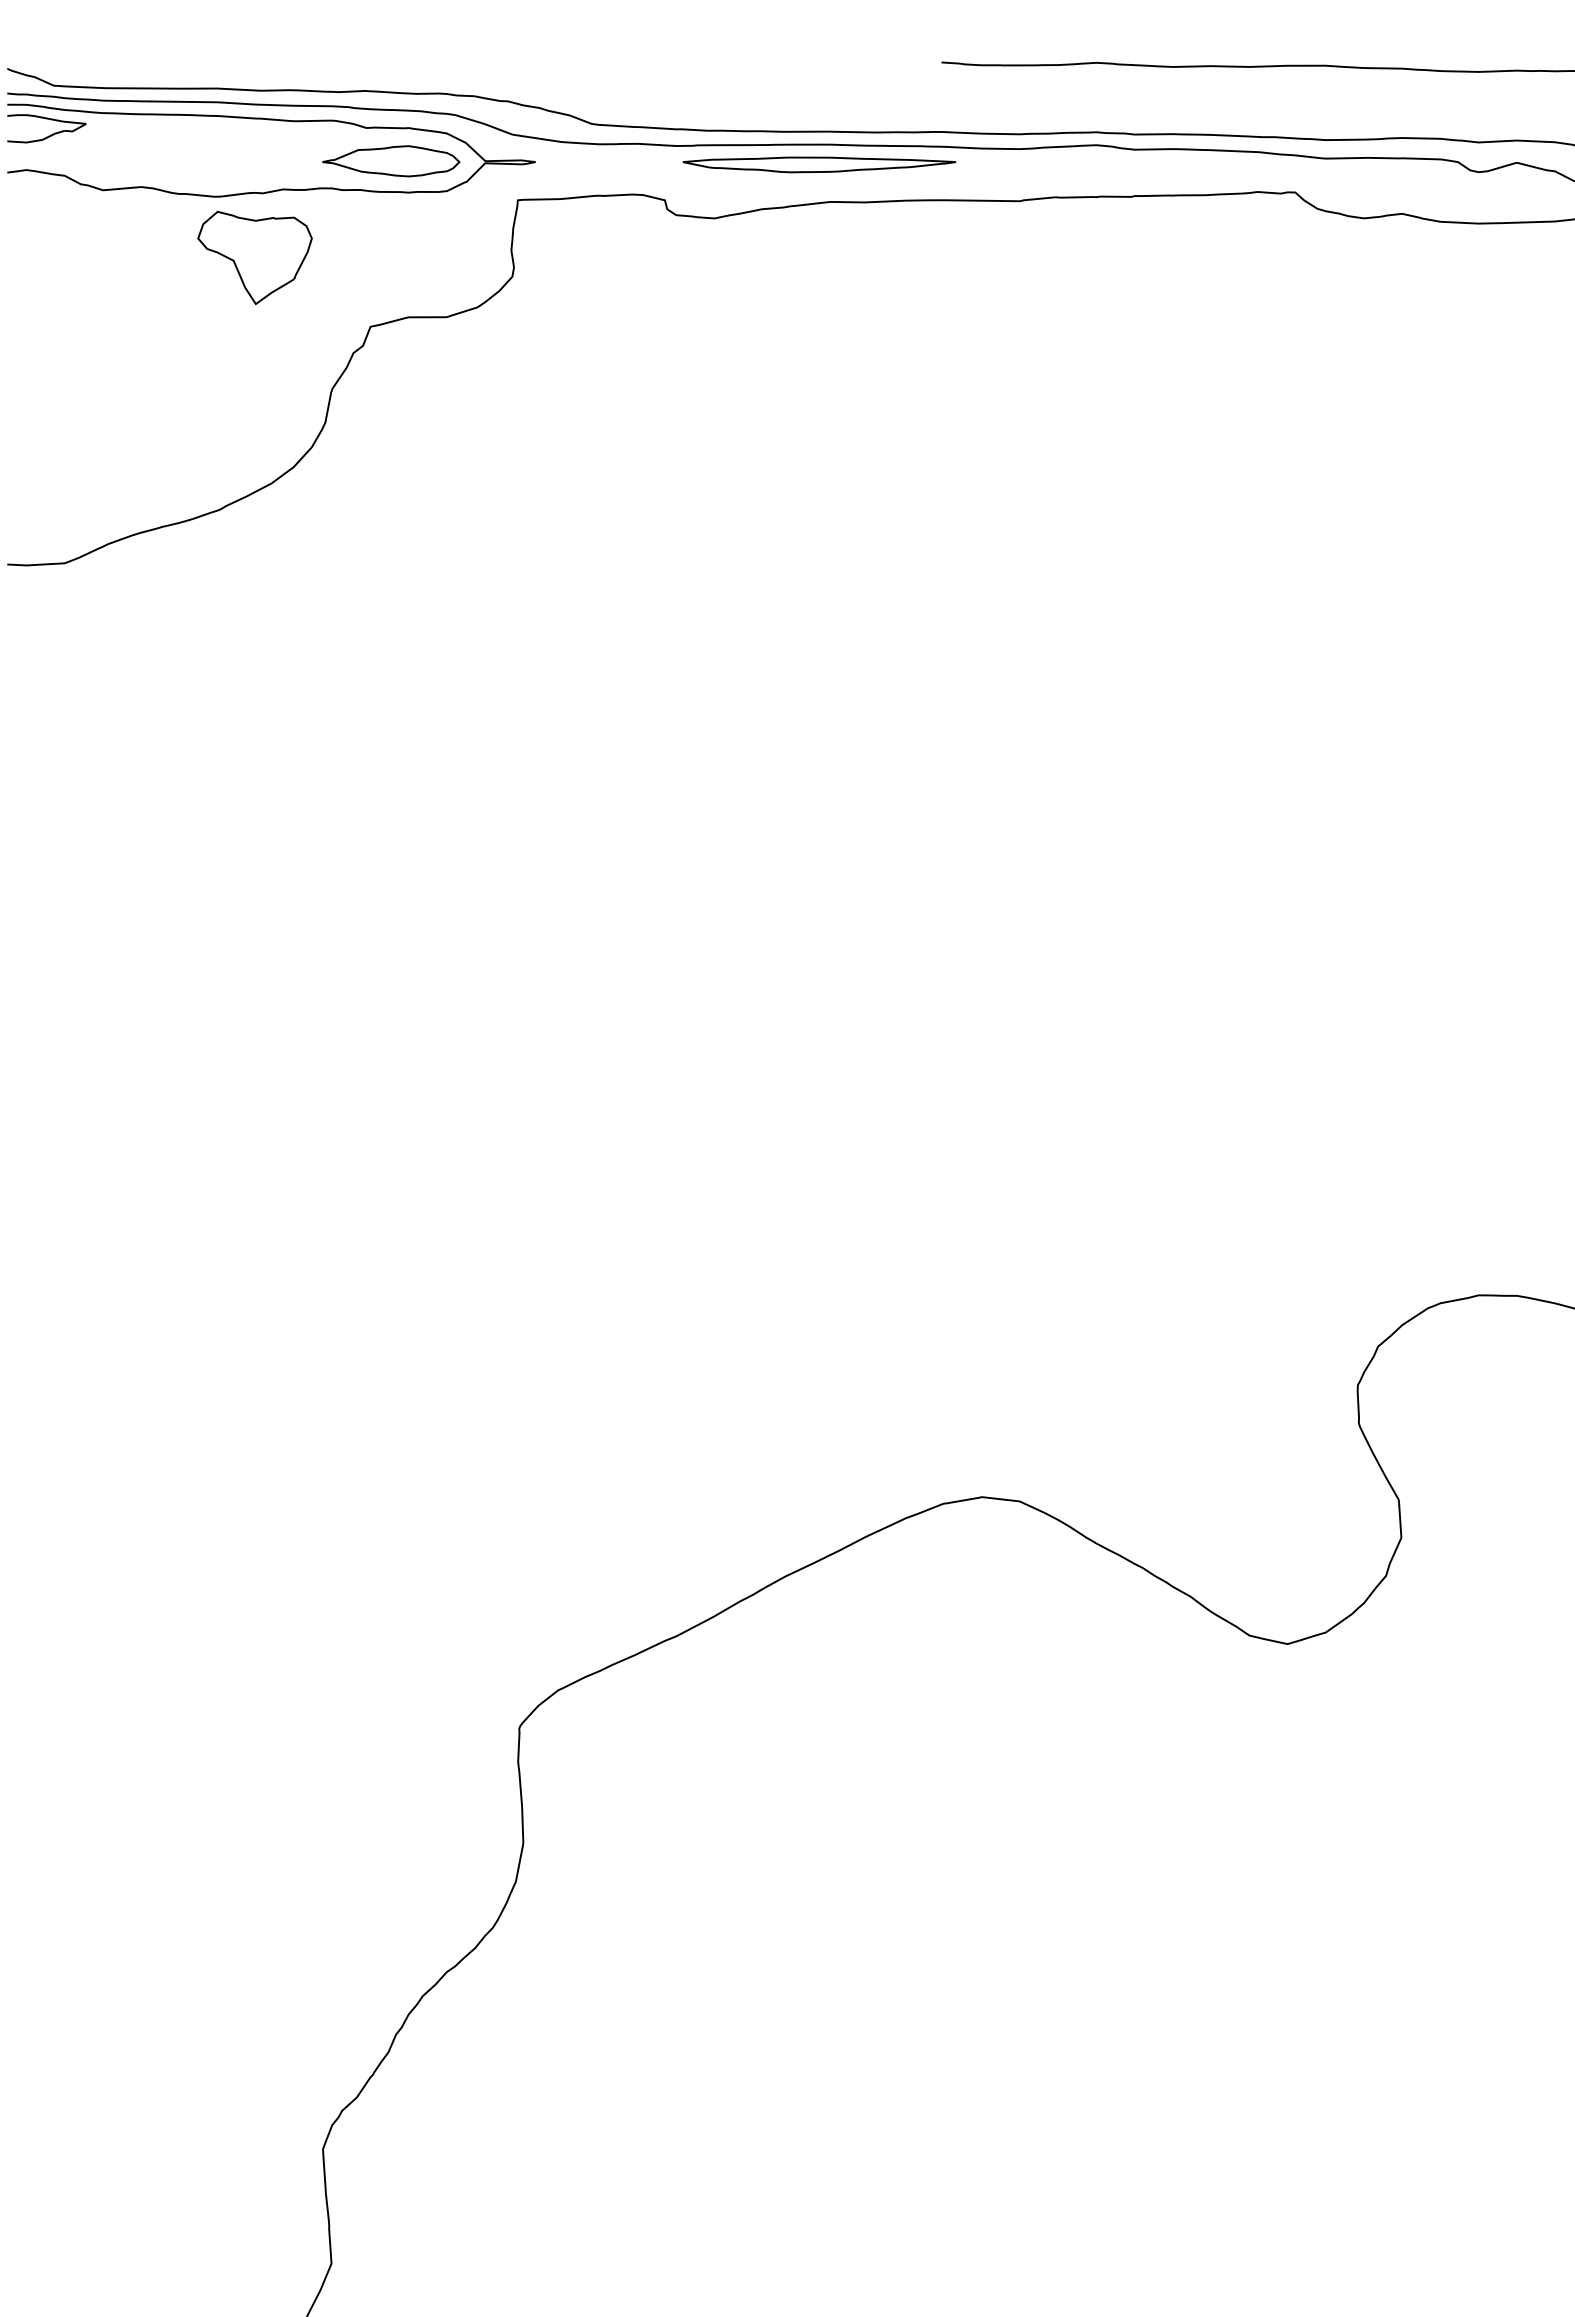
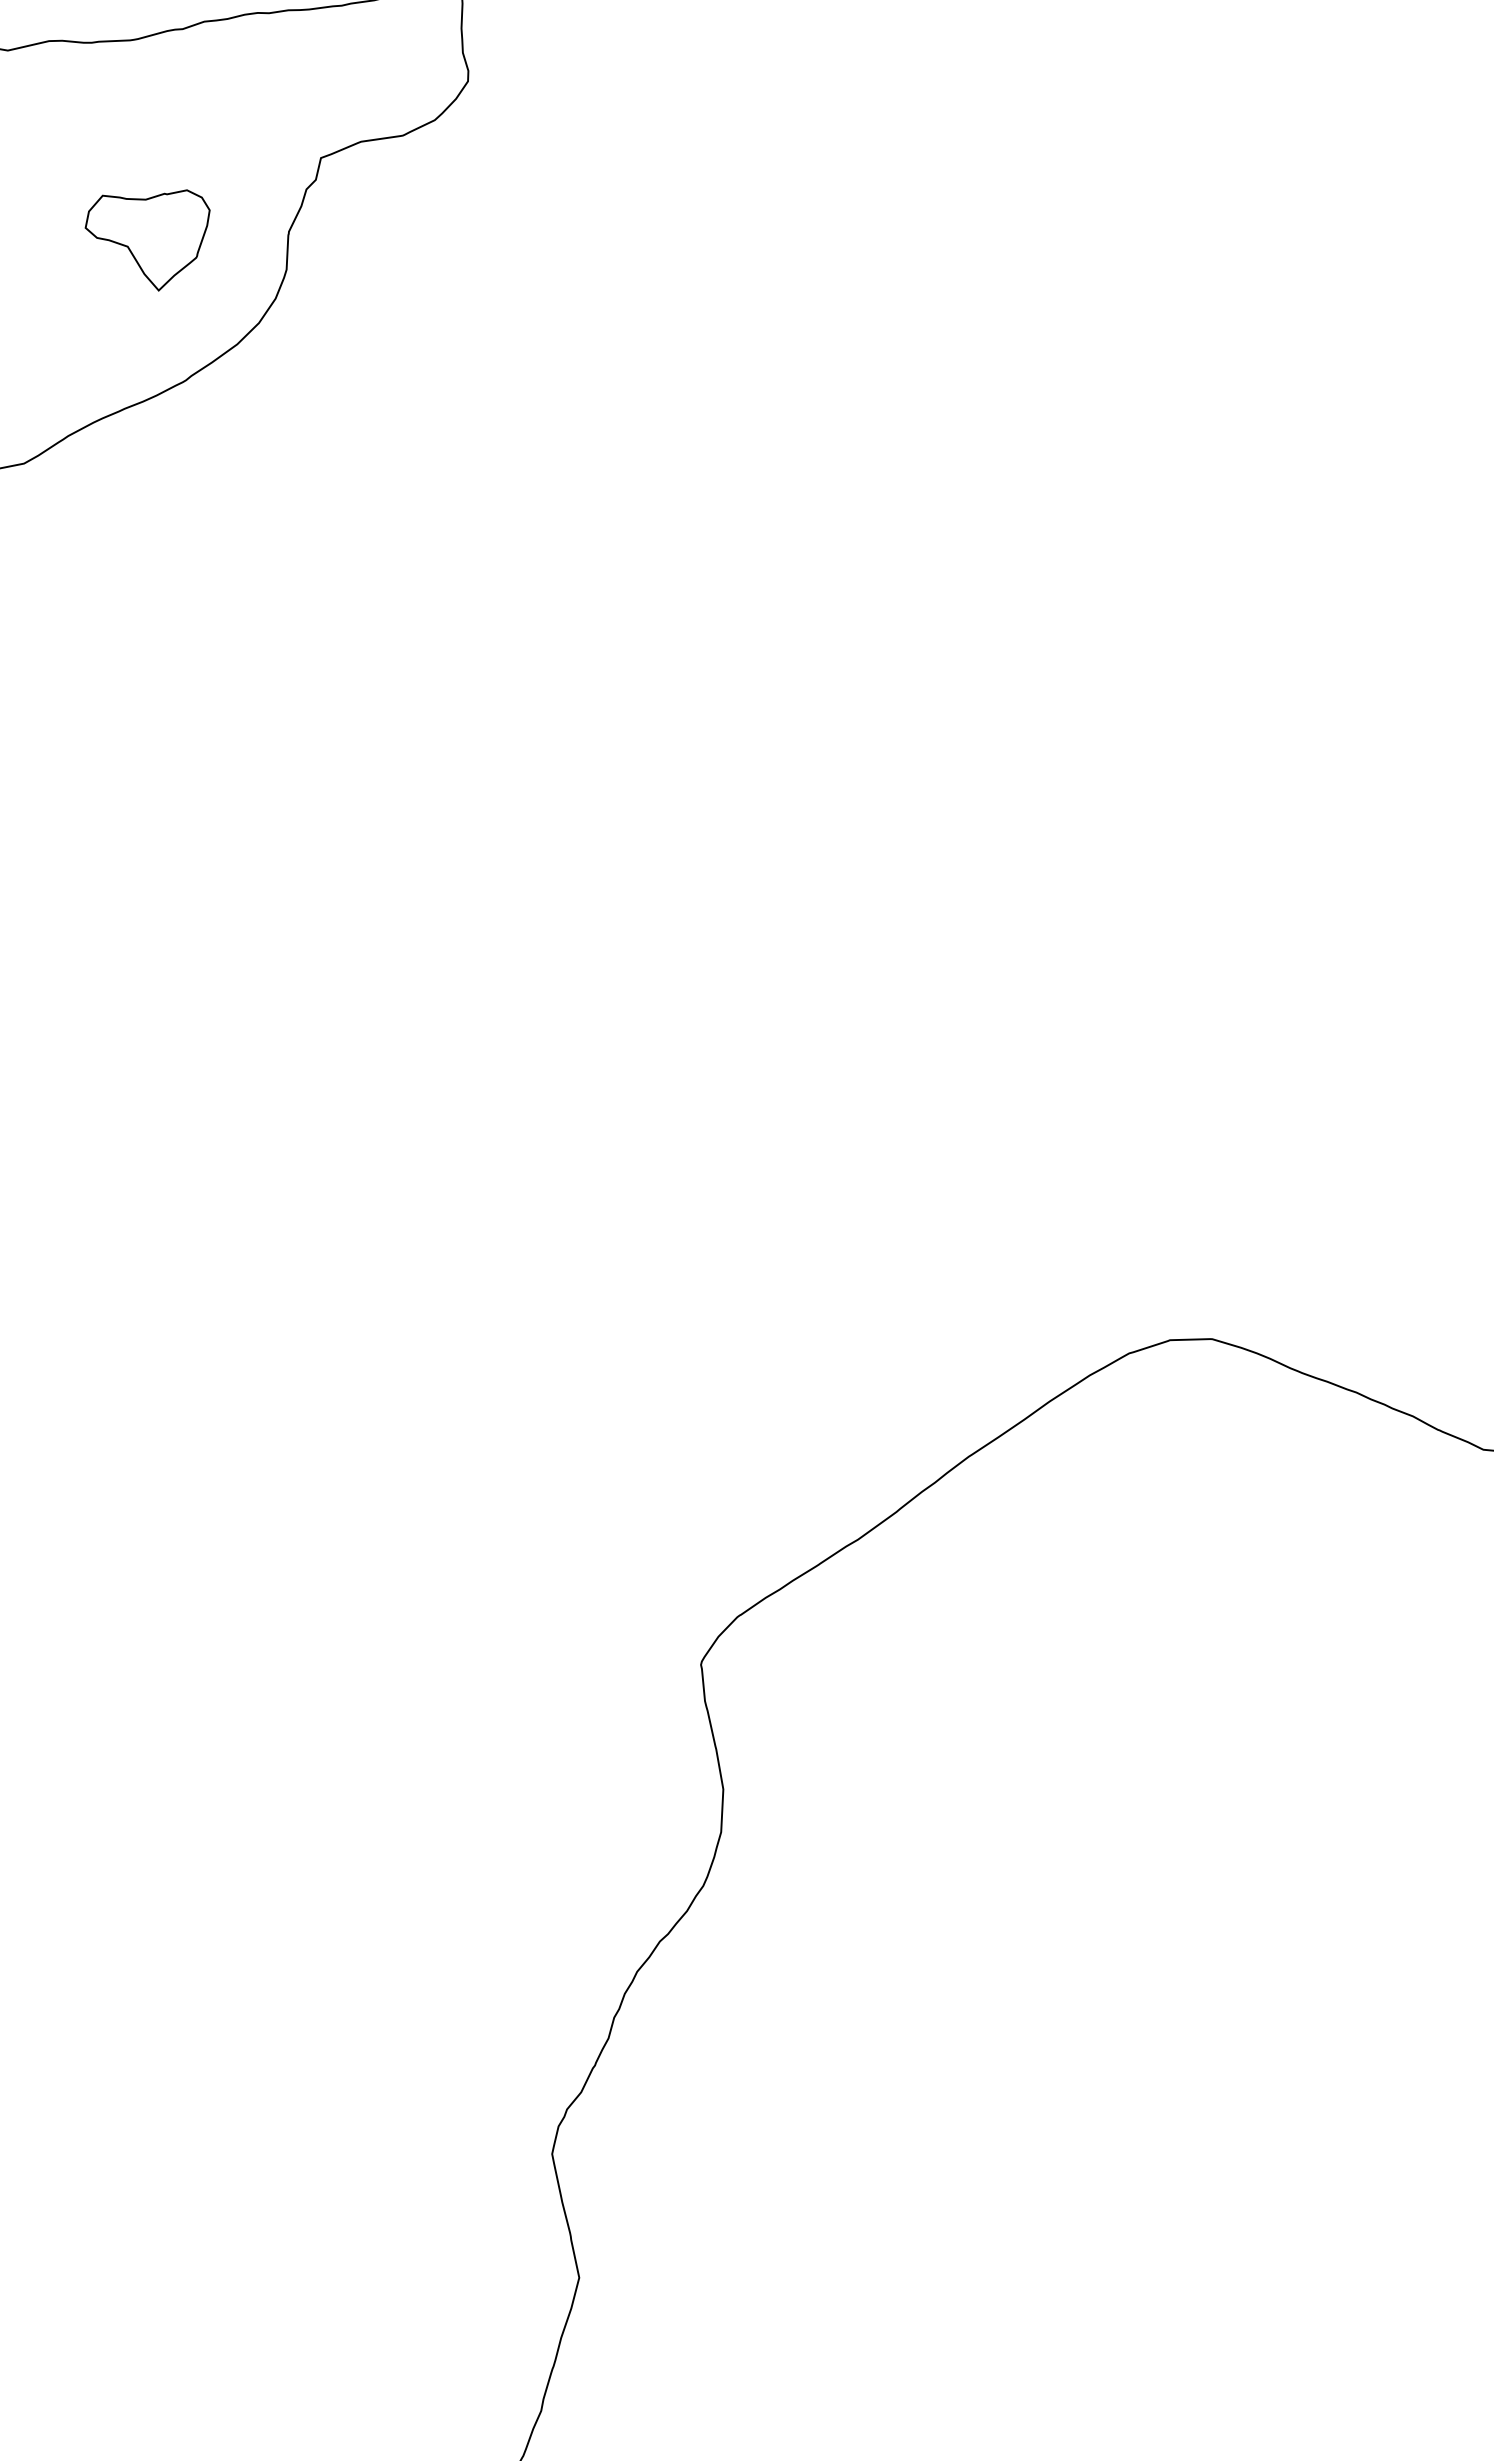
part: (254, 257) -> (150, 239), moved

